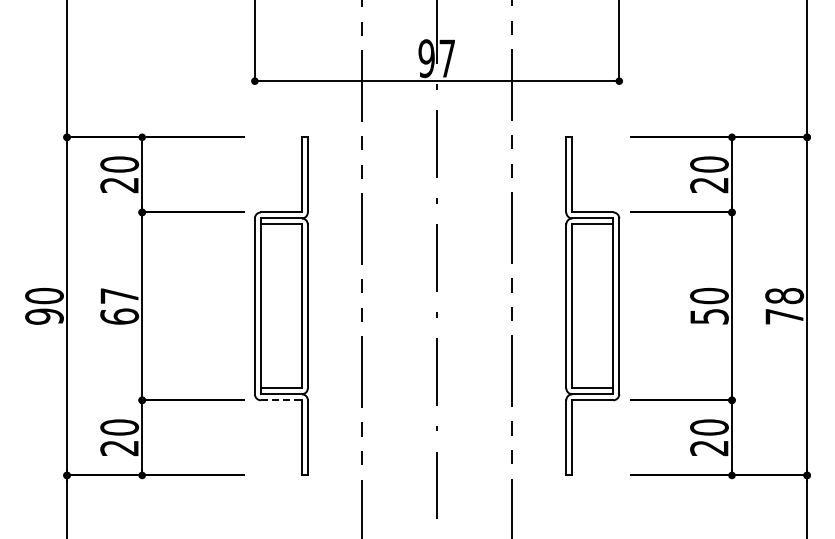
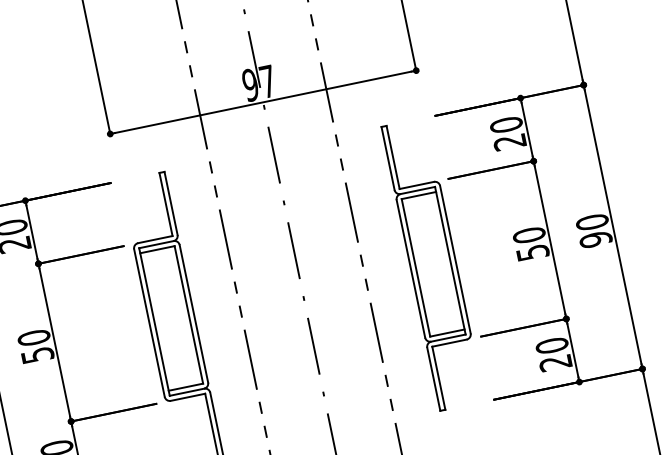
text: (119, 305) -> (35, 345), 67 -> 50
text: (784, 305) -> (593, 230), 78 -> 90
line: (281, 400) -> (188, 397), dashed -> solid

